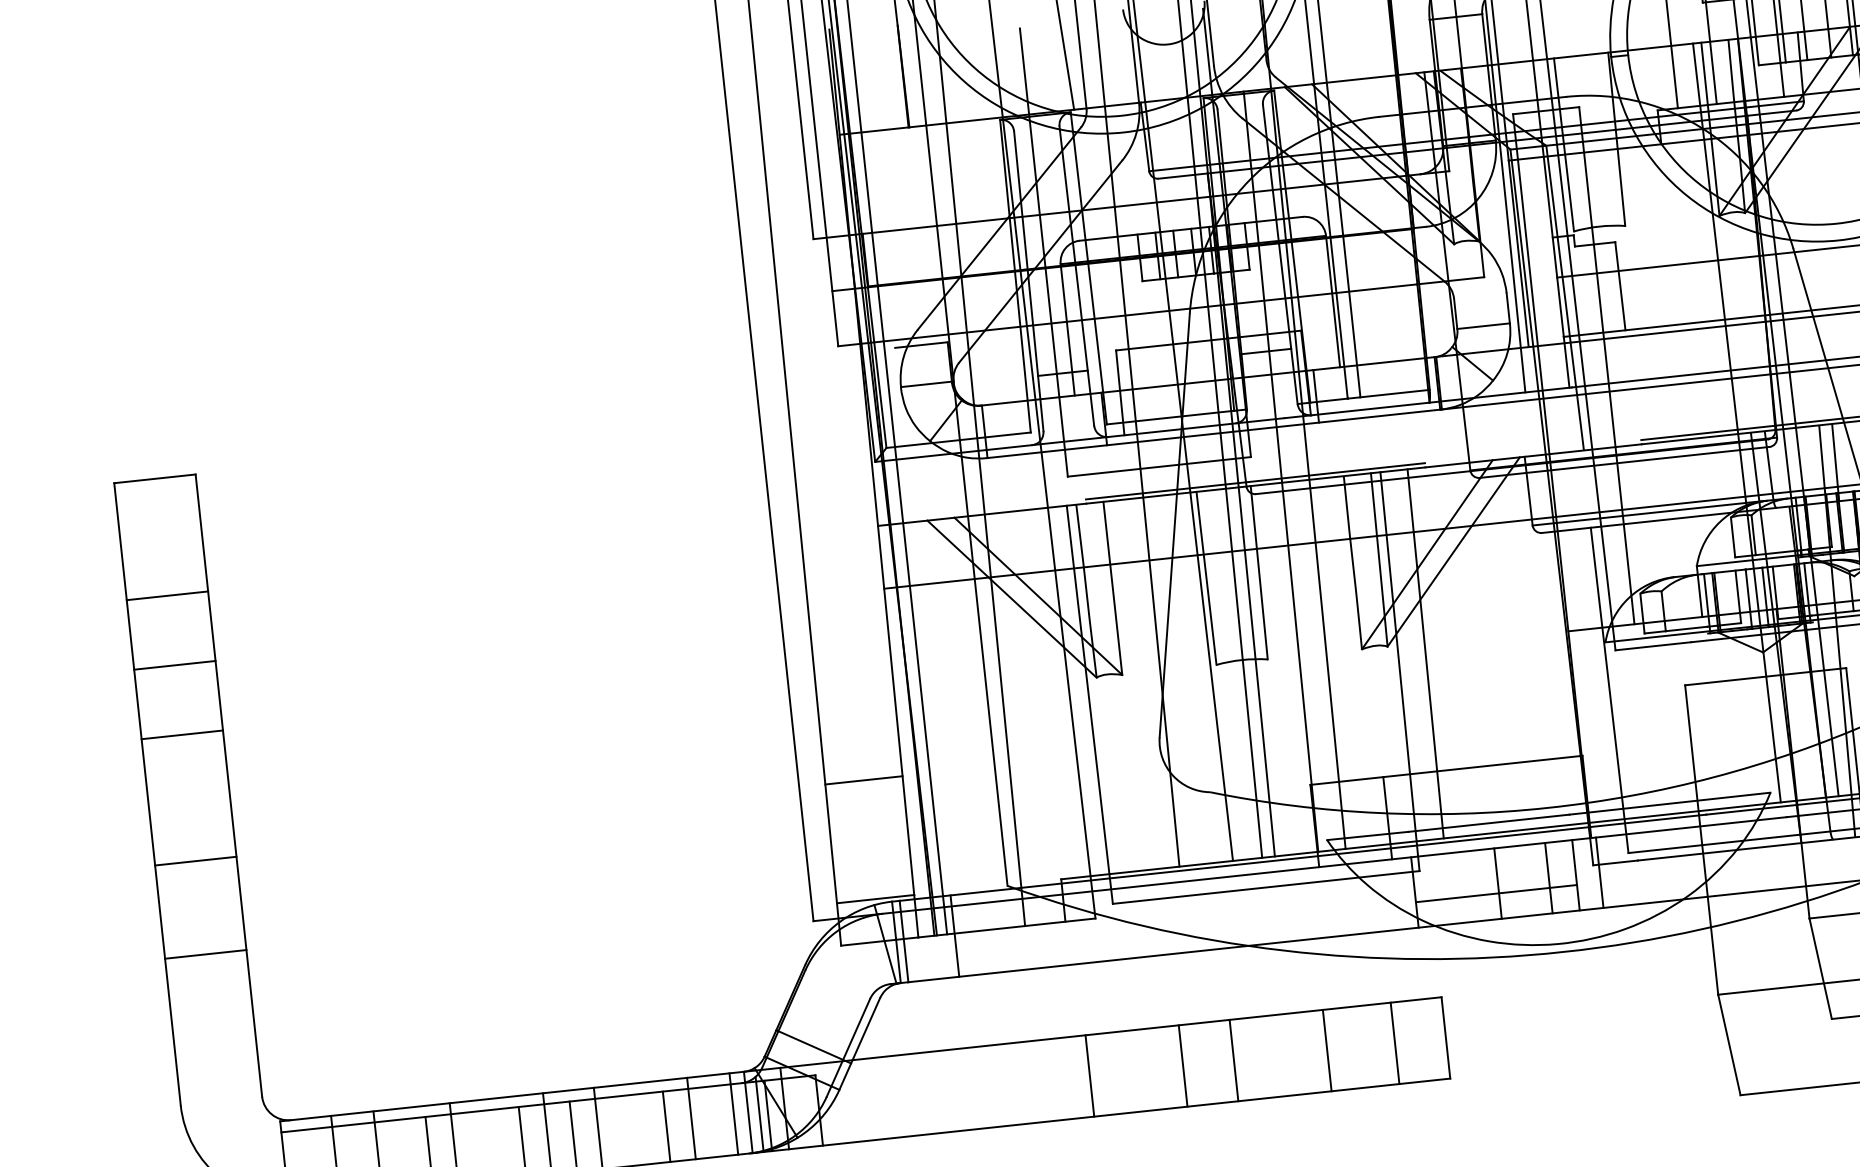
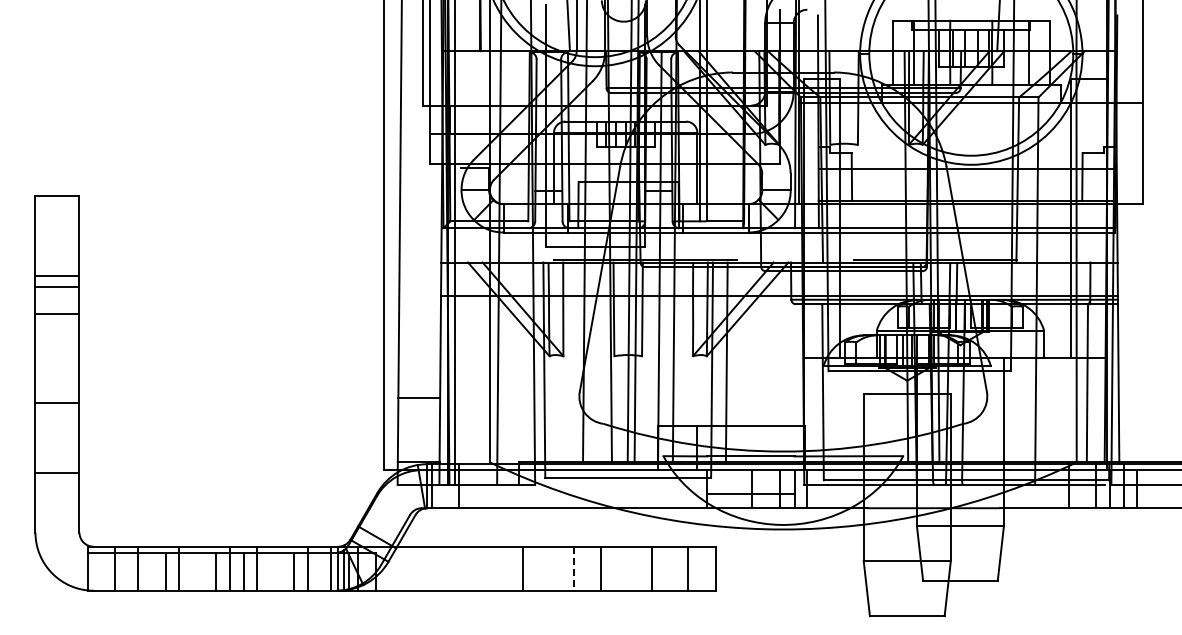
line: (167, 596) -> (57, 287), moved
line: (174, 664) -> (57, 275), moved
line: (182, 734) -> (57, 314), moved
line: (205, 954) -> (57, 473), moved
line: (1182, 1065) -> (573, 568), solid -> dashed

